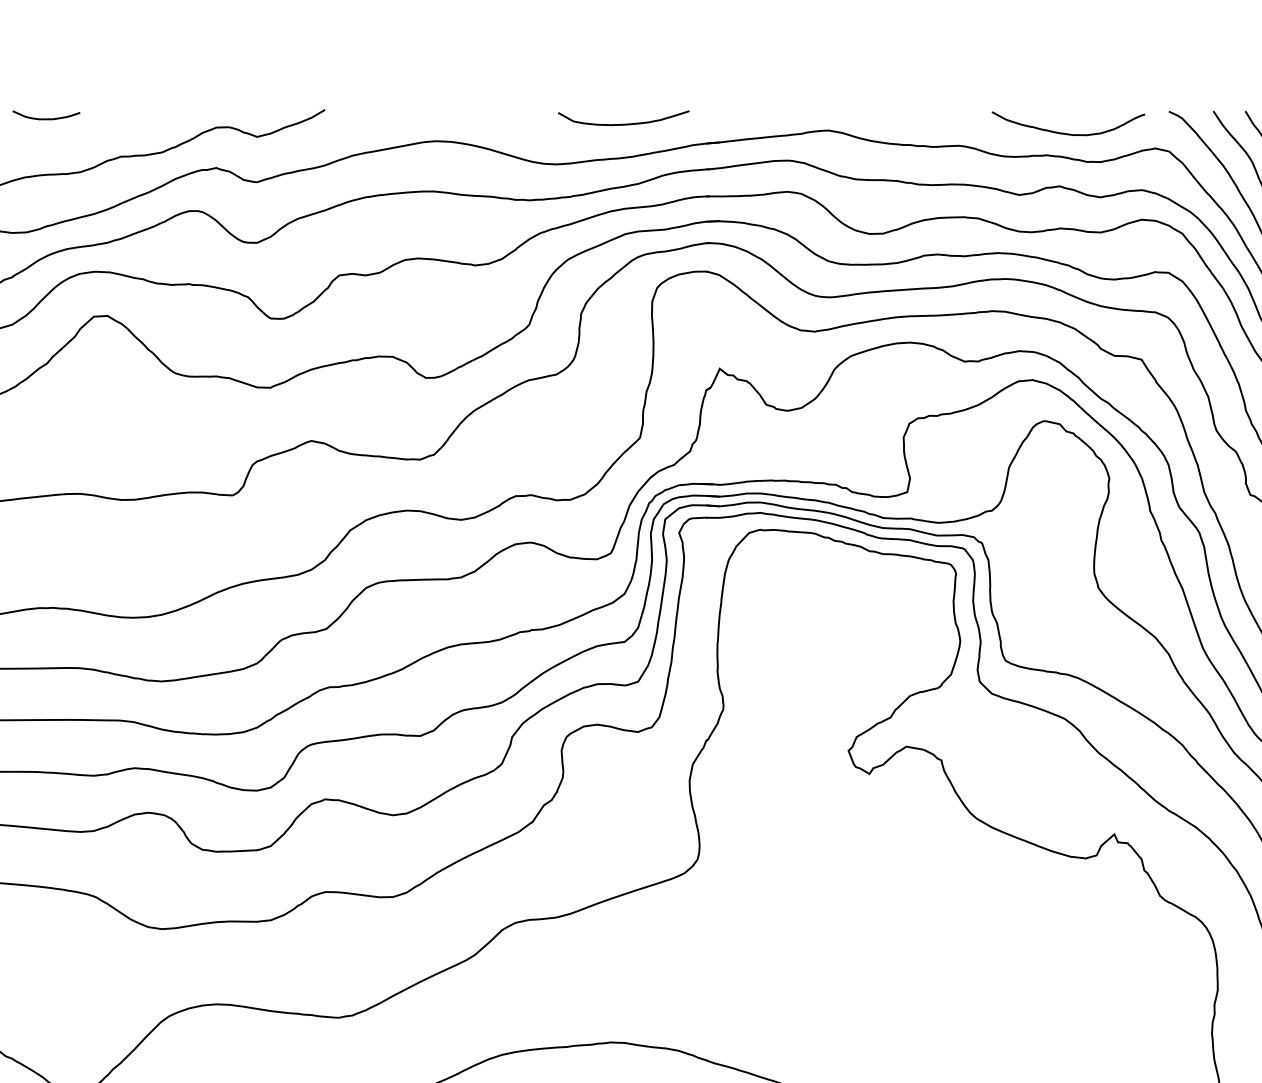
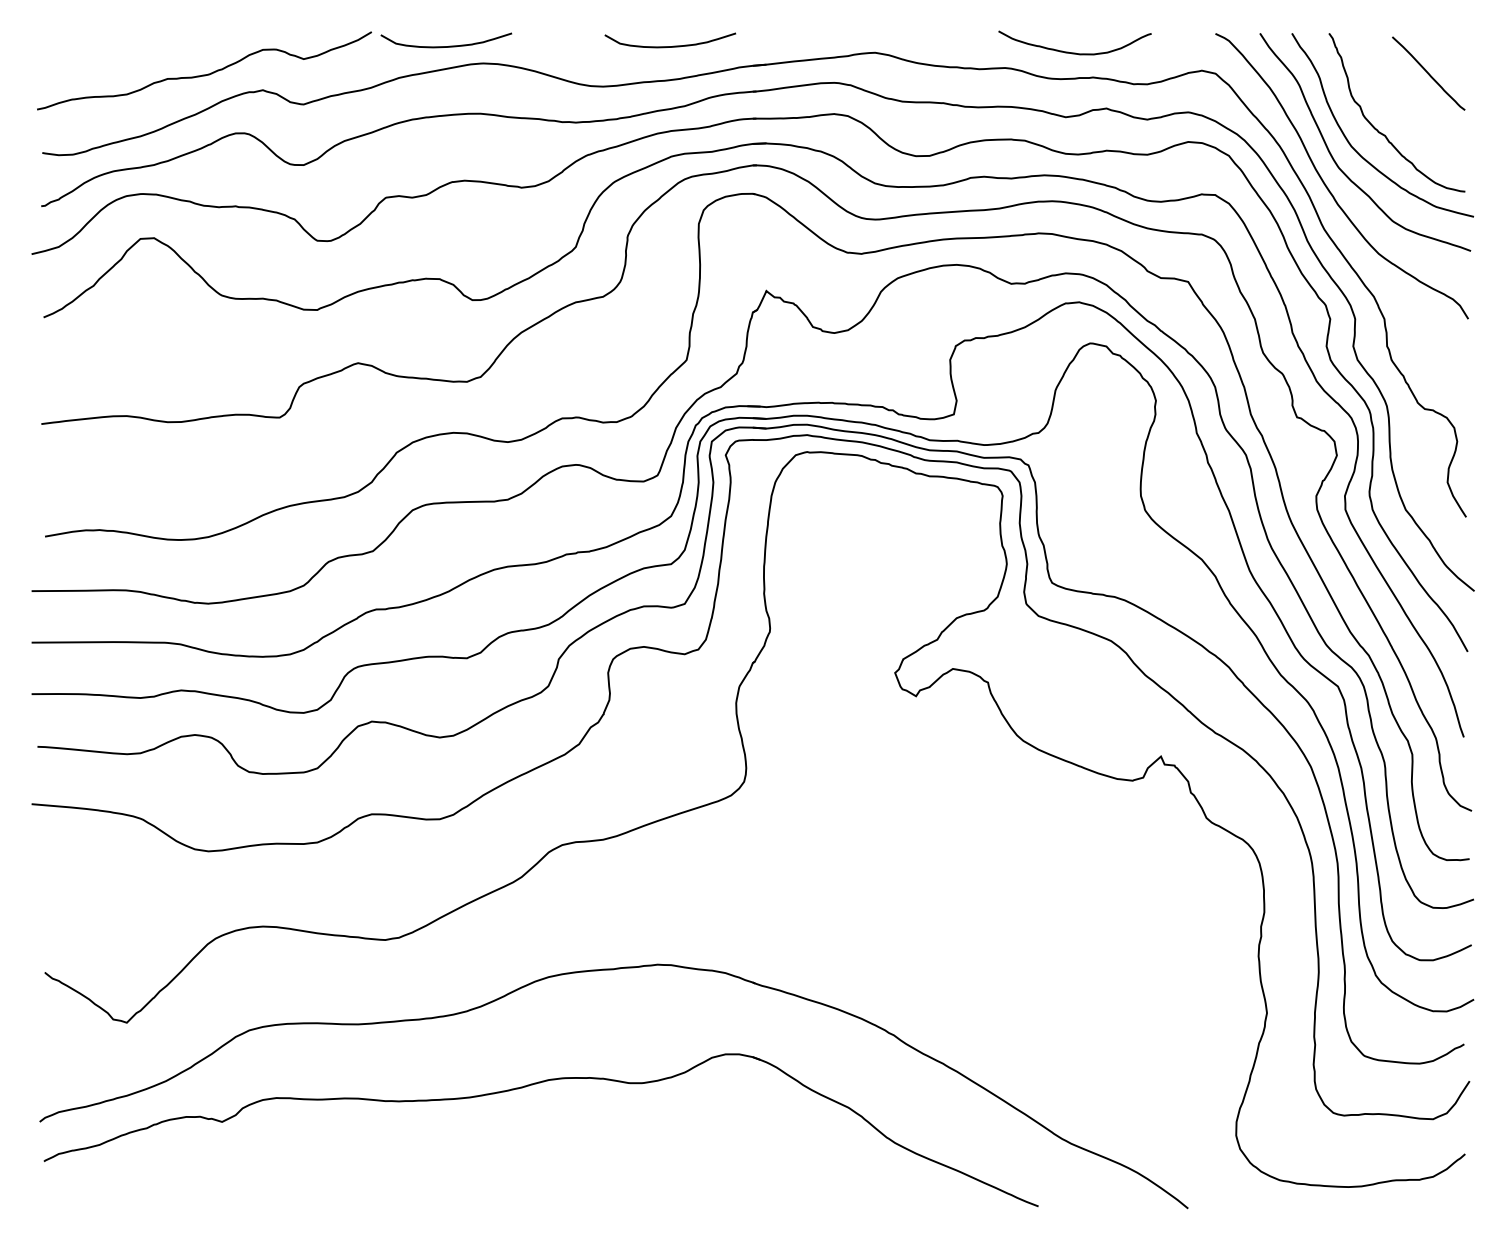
curve: (45, 118) -> (92, 40), removed
curve: (402, 123) -> (449, 45), added
curve: (1067, 133) -> (1074, 52), moved

